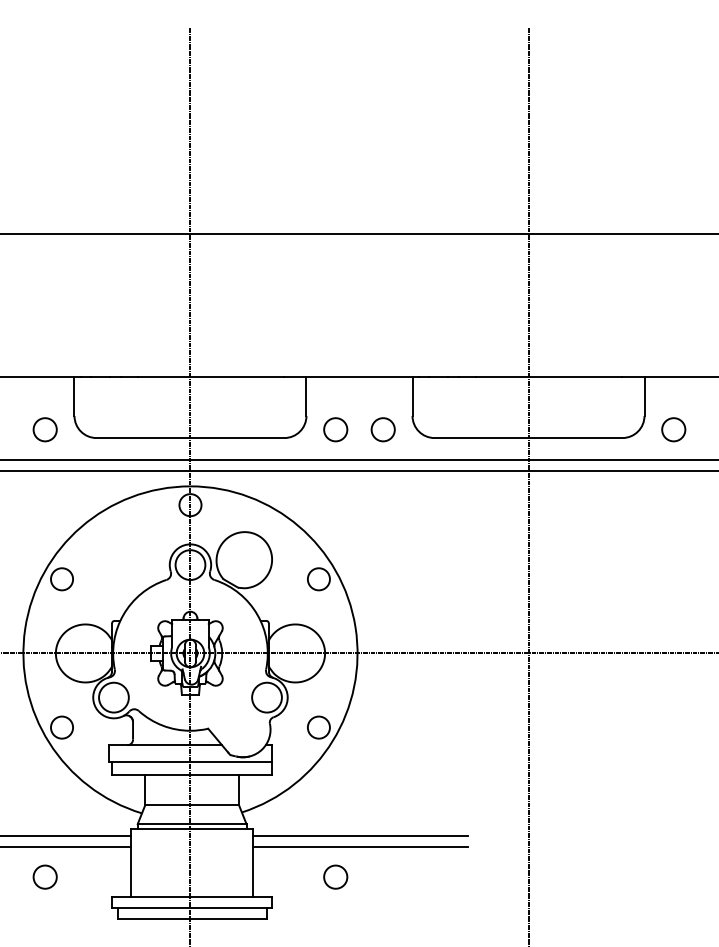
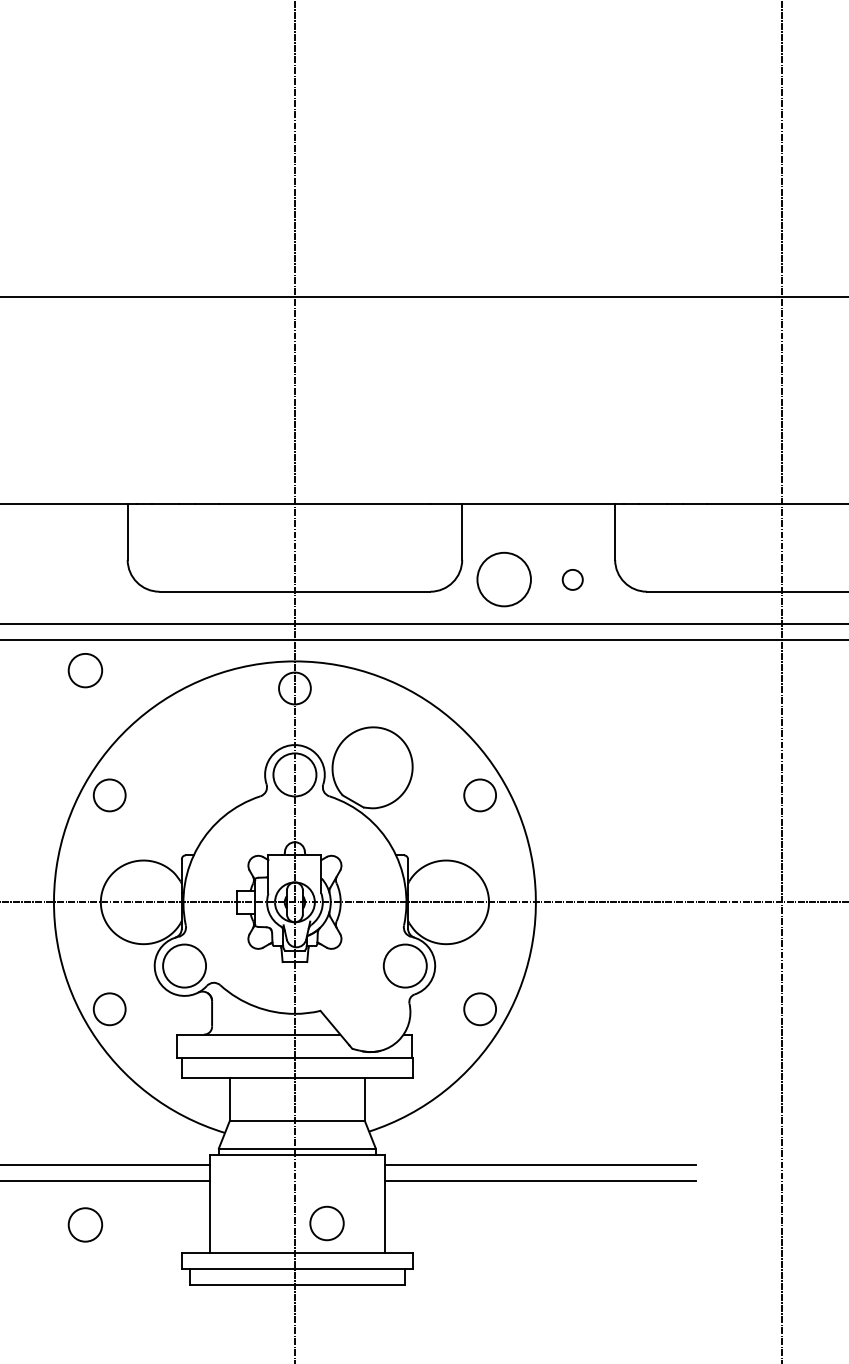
circle: (44, 429) -> (84, 670), moved
circle: (335, 429) -> (504, 579), size x1.6
circle: (382, 429) -> (571, 579), size x0.6
circle: (335, 876) -> (326, 1222), moved

